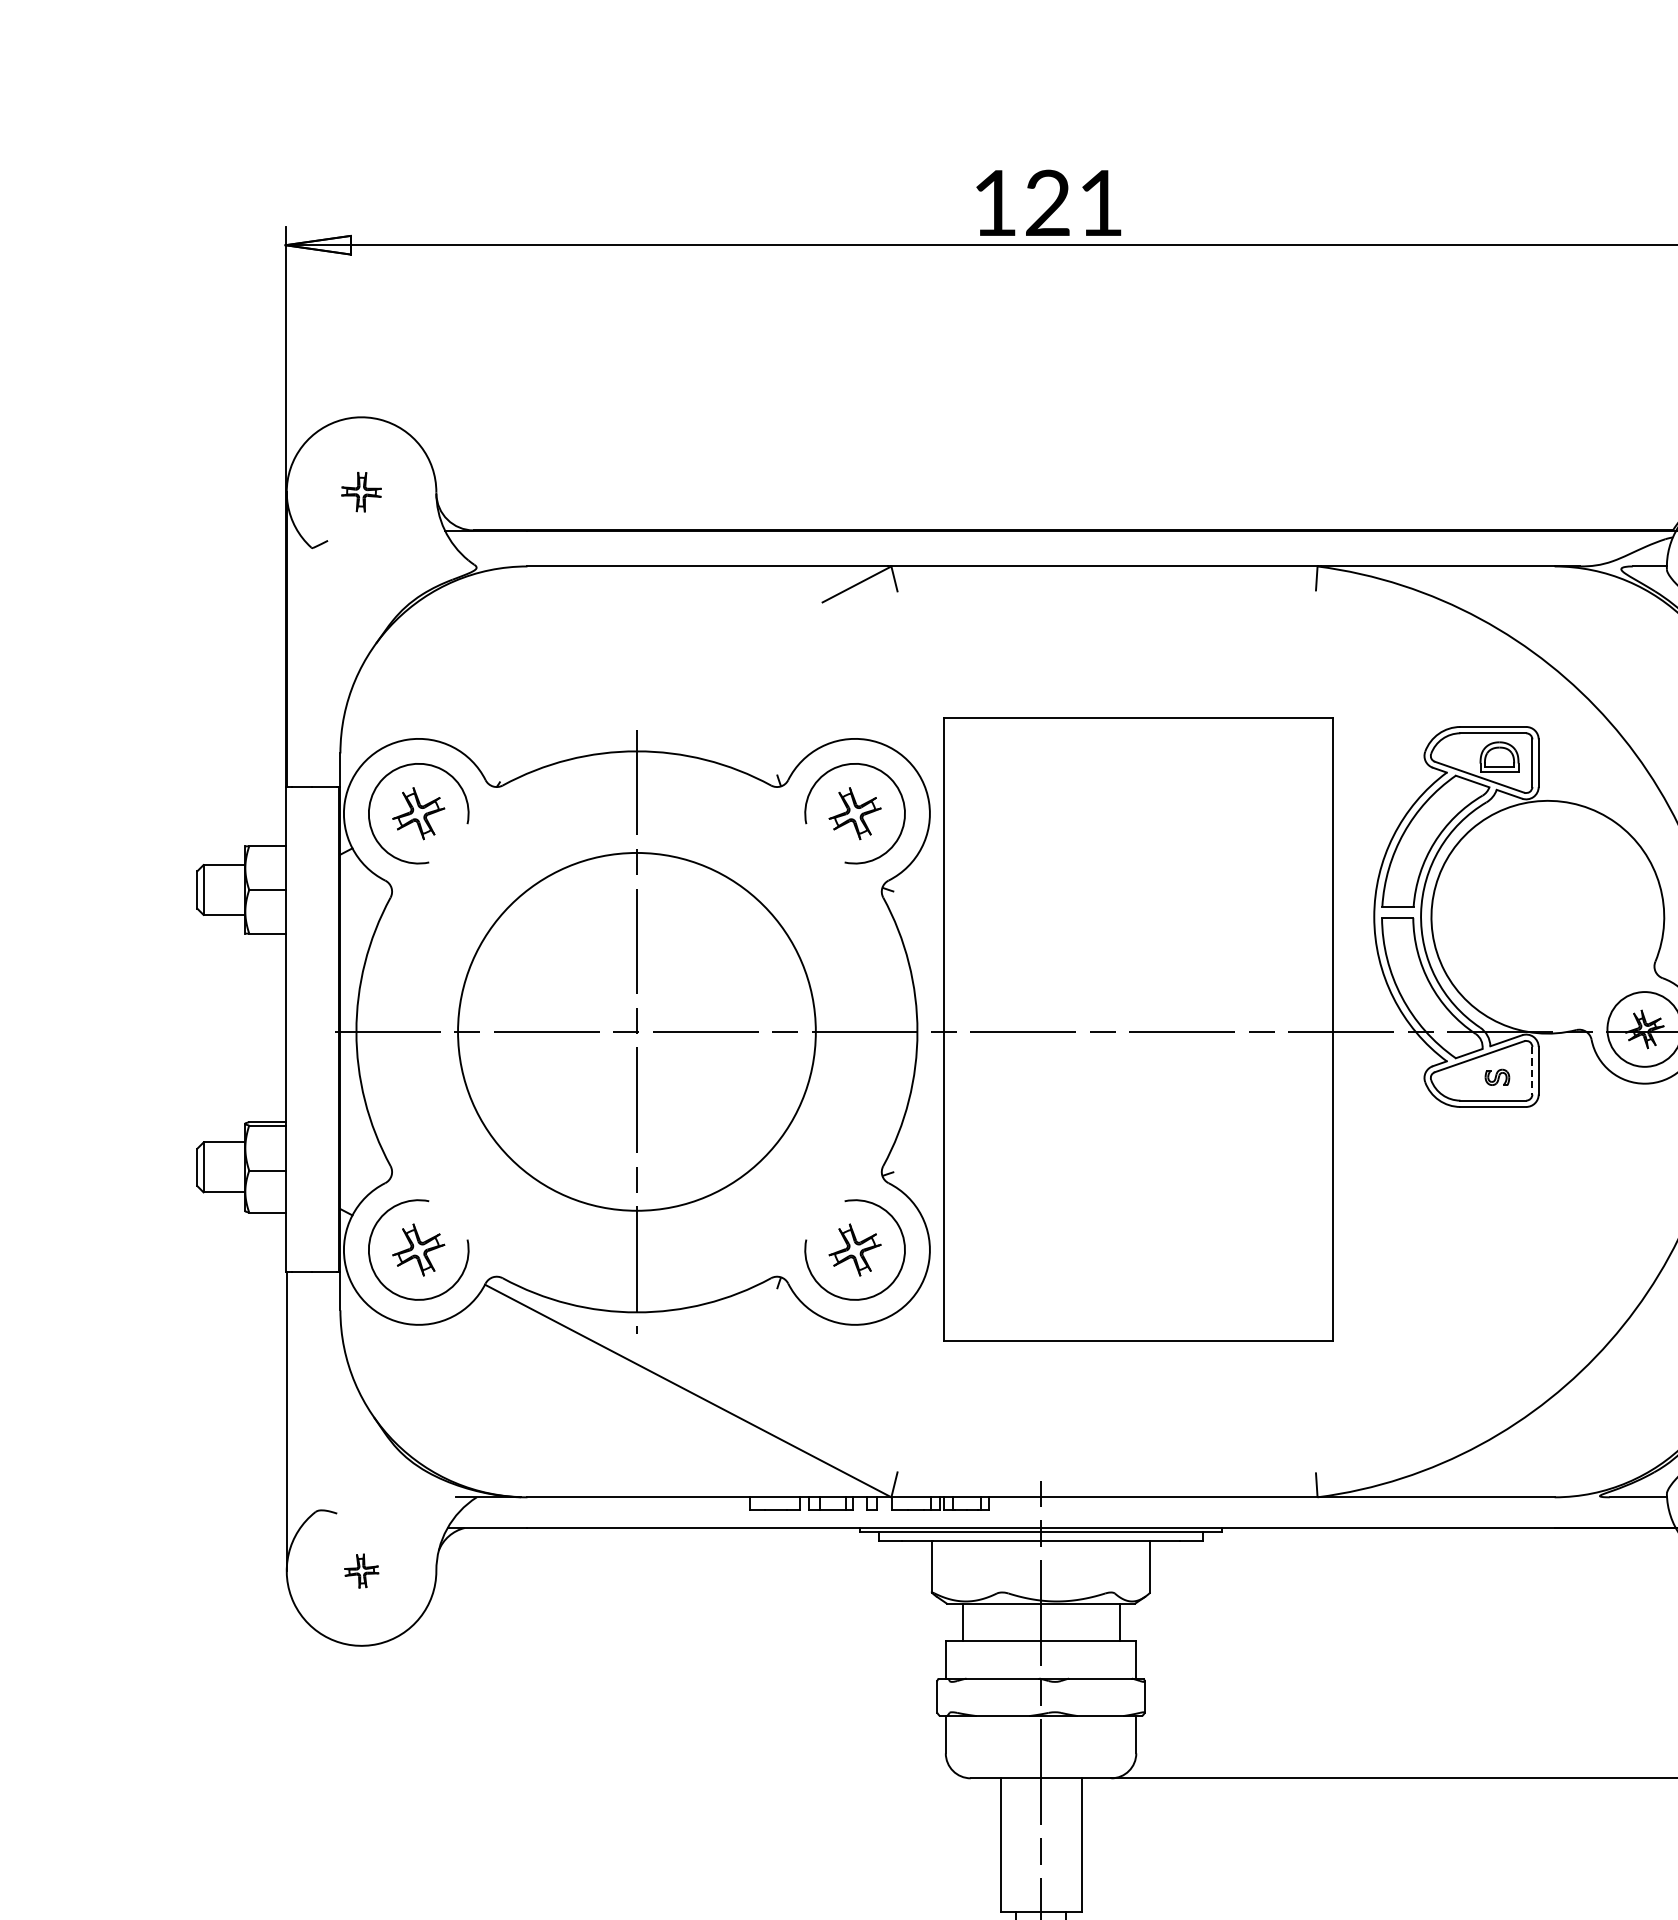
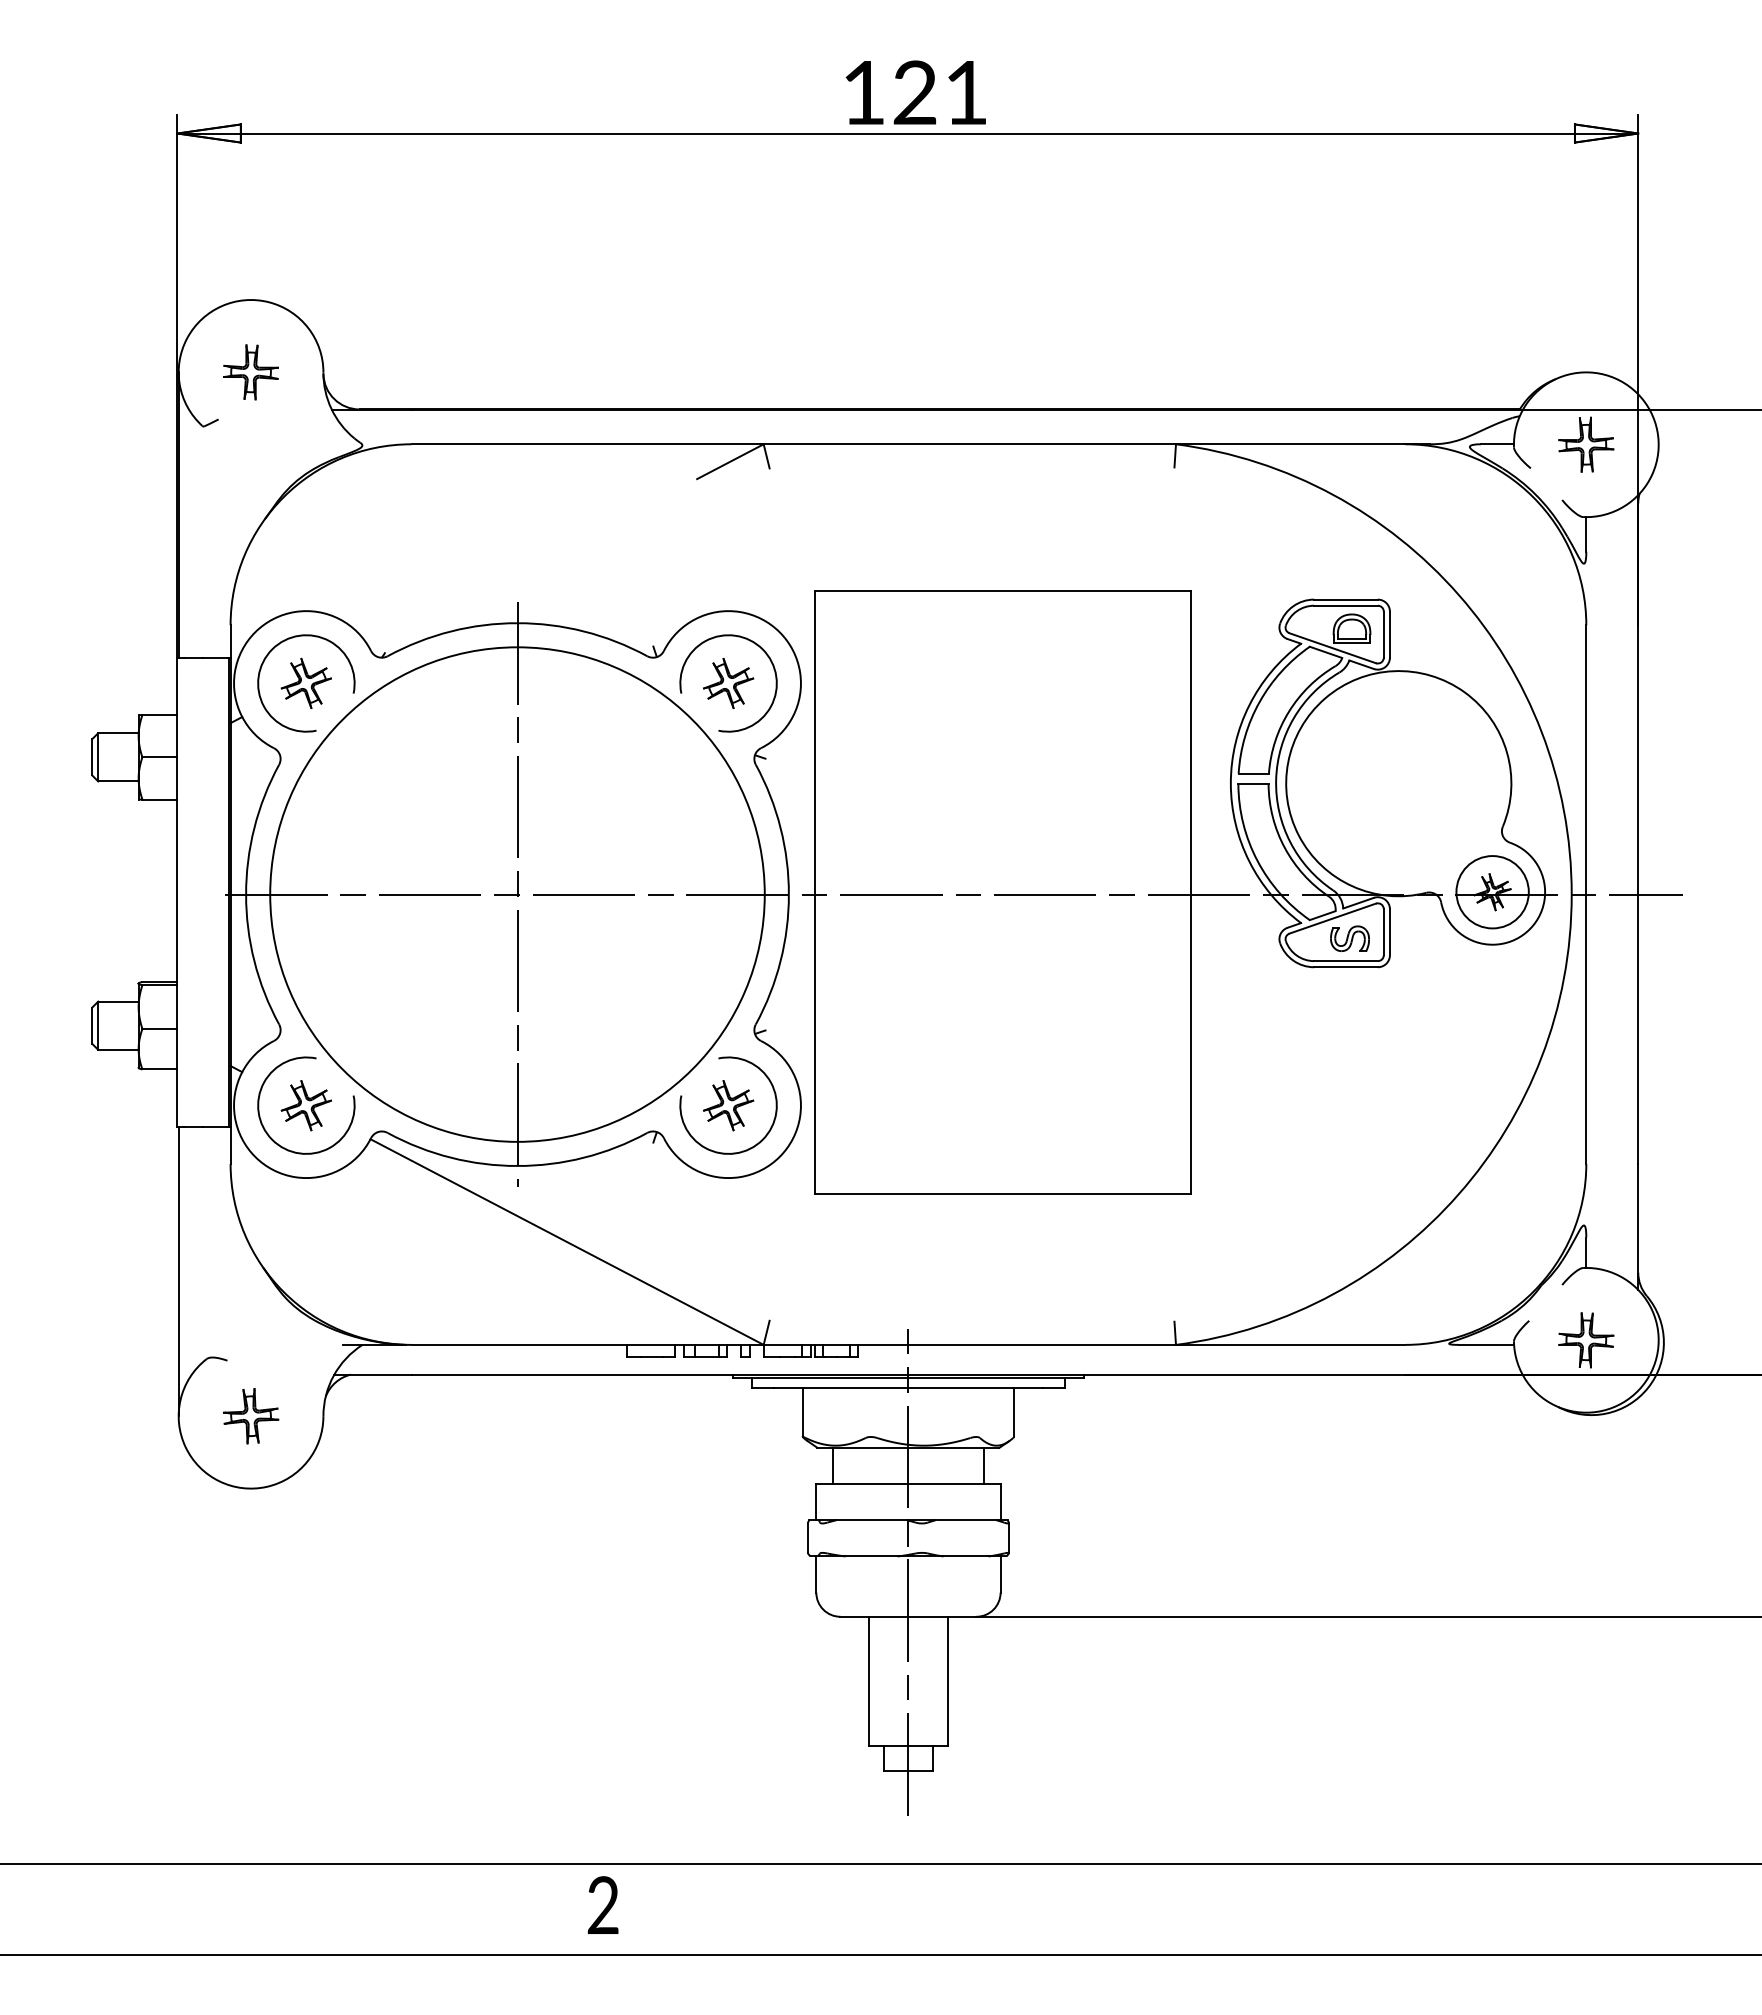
part: (360, 492) -> (250, 372), size x1.43
circle: (636, 1031) -> (517, 894), size x1.43
line: (1532, 1071) -> (1383, 932), dashed -> solid
part: (1496, 1077) -> (1349, 938), size x1.67
part: (362, 1571) -> (251, 1416), size x1.67

